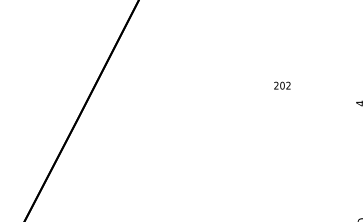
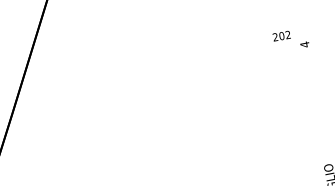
text: (282, 85) -> (281, 35), moved

